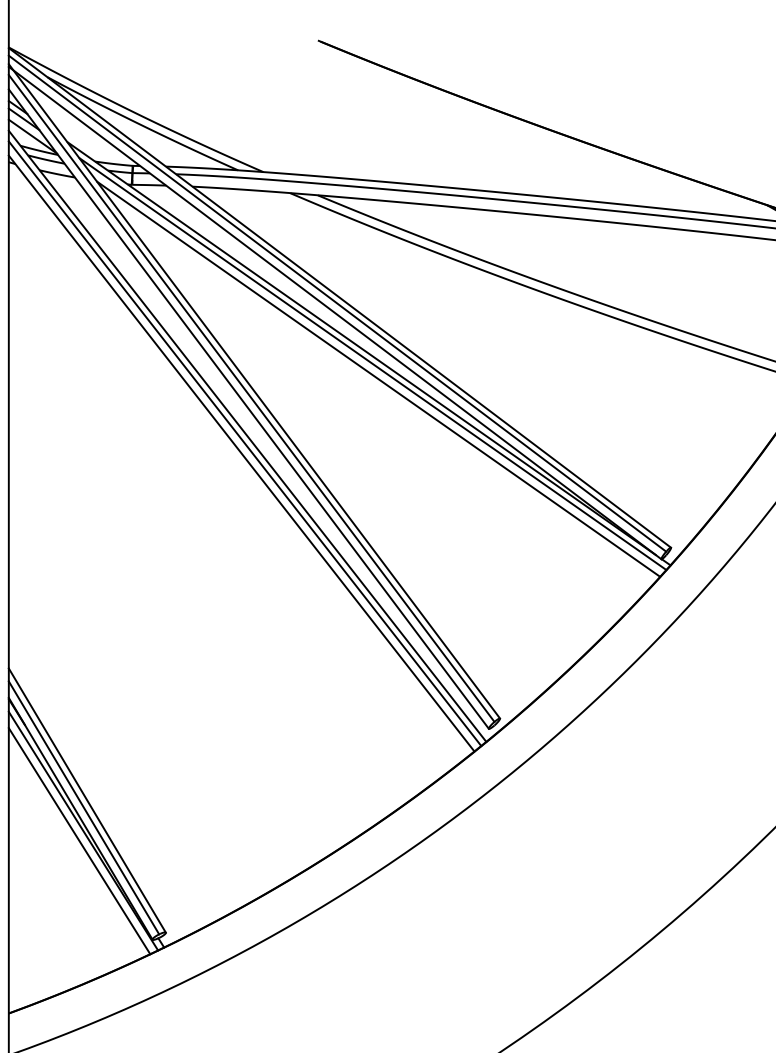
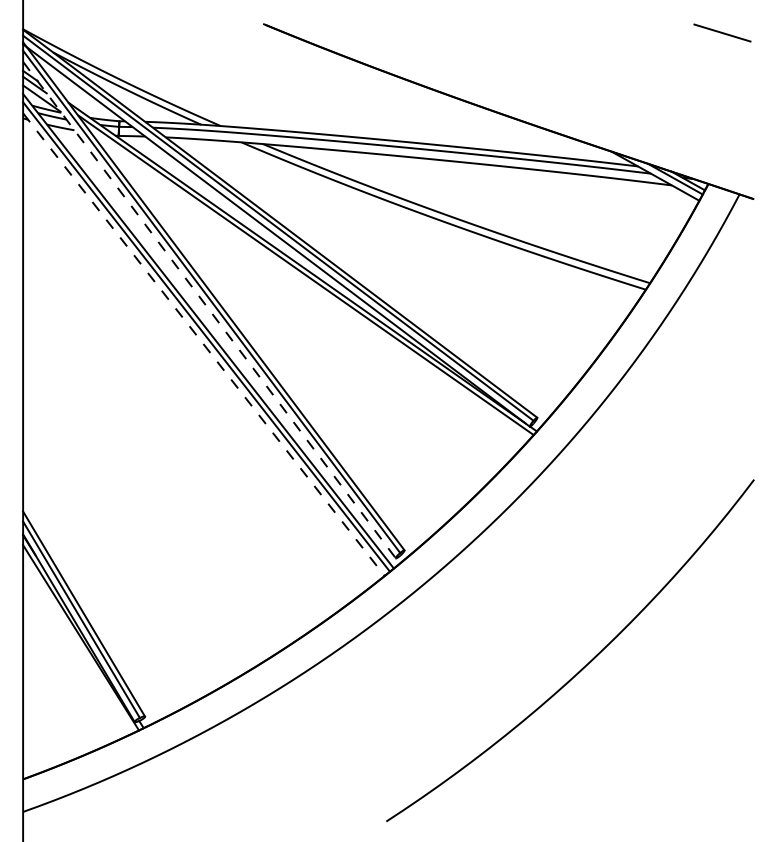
line: (377, 378) -> (309, 286), removed
line: (248, 409) -> (209, 310), solid -> dashed
line: (241, 453) -> (203, 344), solid -> dashed
line: (78, 841) -> (77, 645), removed

